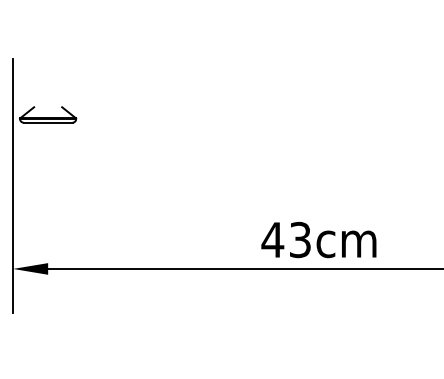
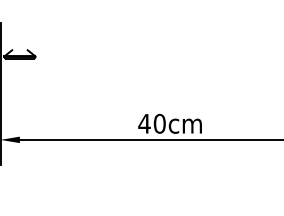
text: (299, 239) -> (159, 123), 43cm -> 40cm

